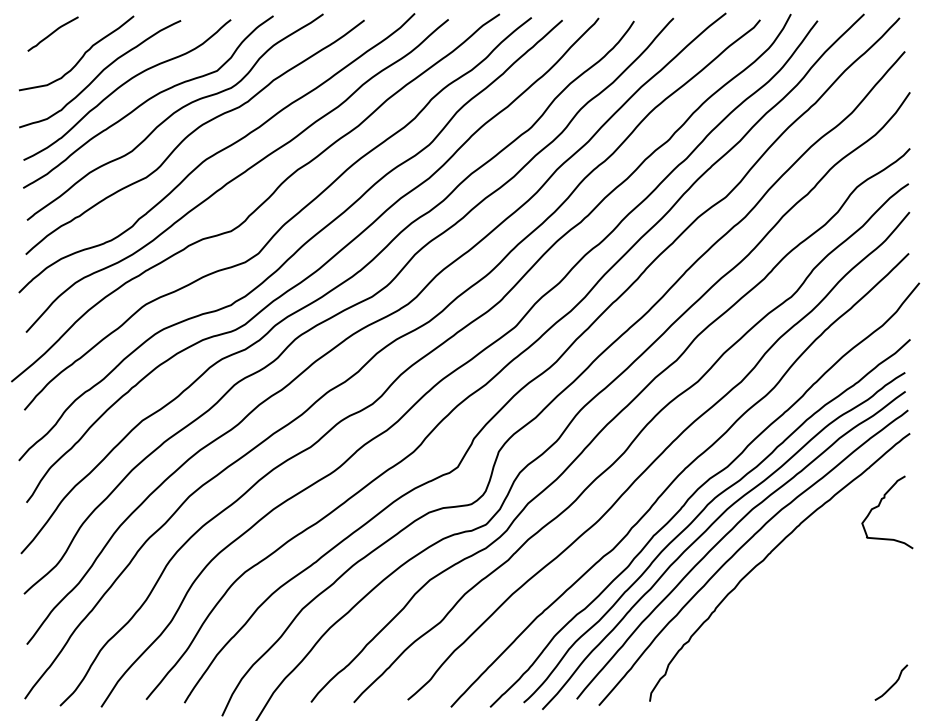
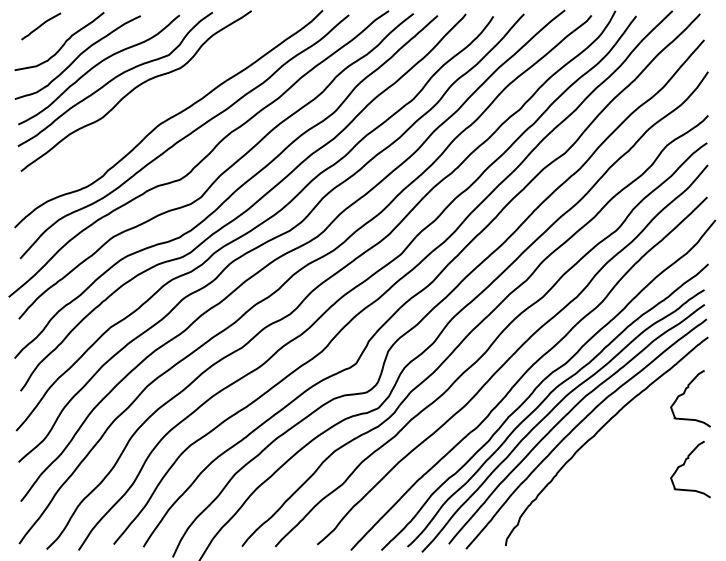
curve: (192, 133) -> (149, 103), removed
curve: (879, 597) -> (684, 464), added
curve: (893, 683) -> (695, 531), removed

